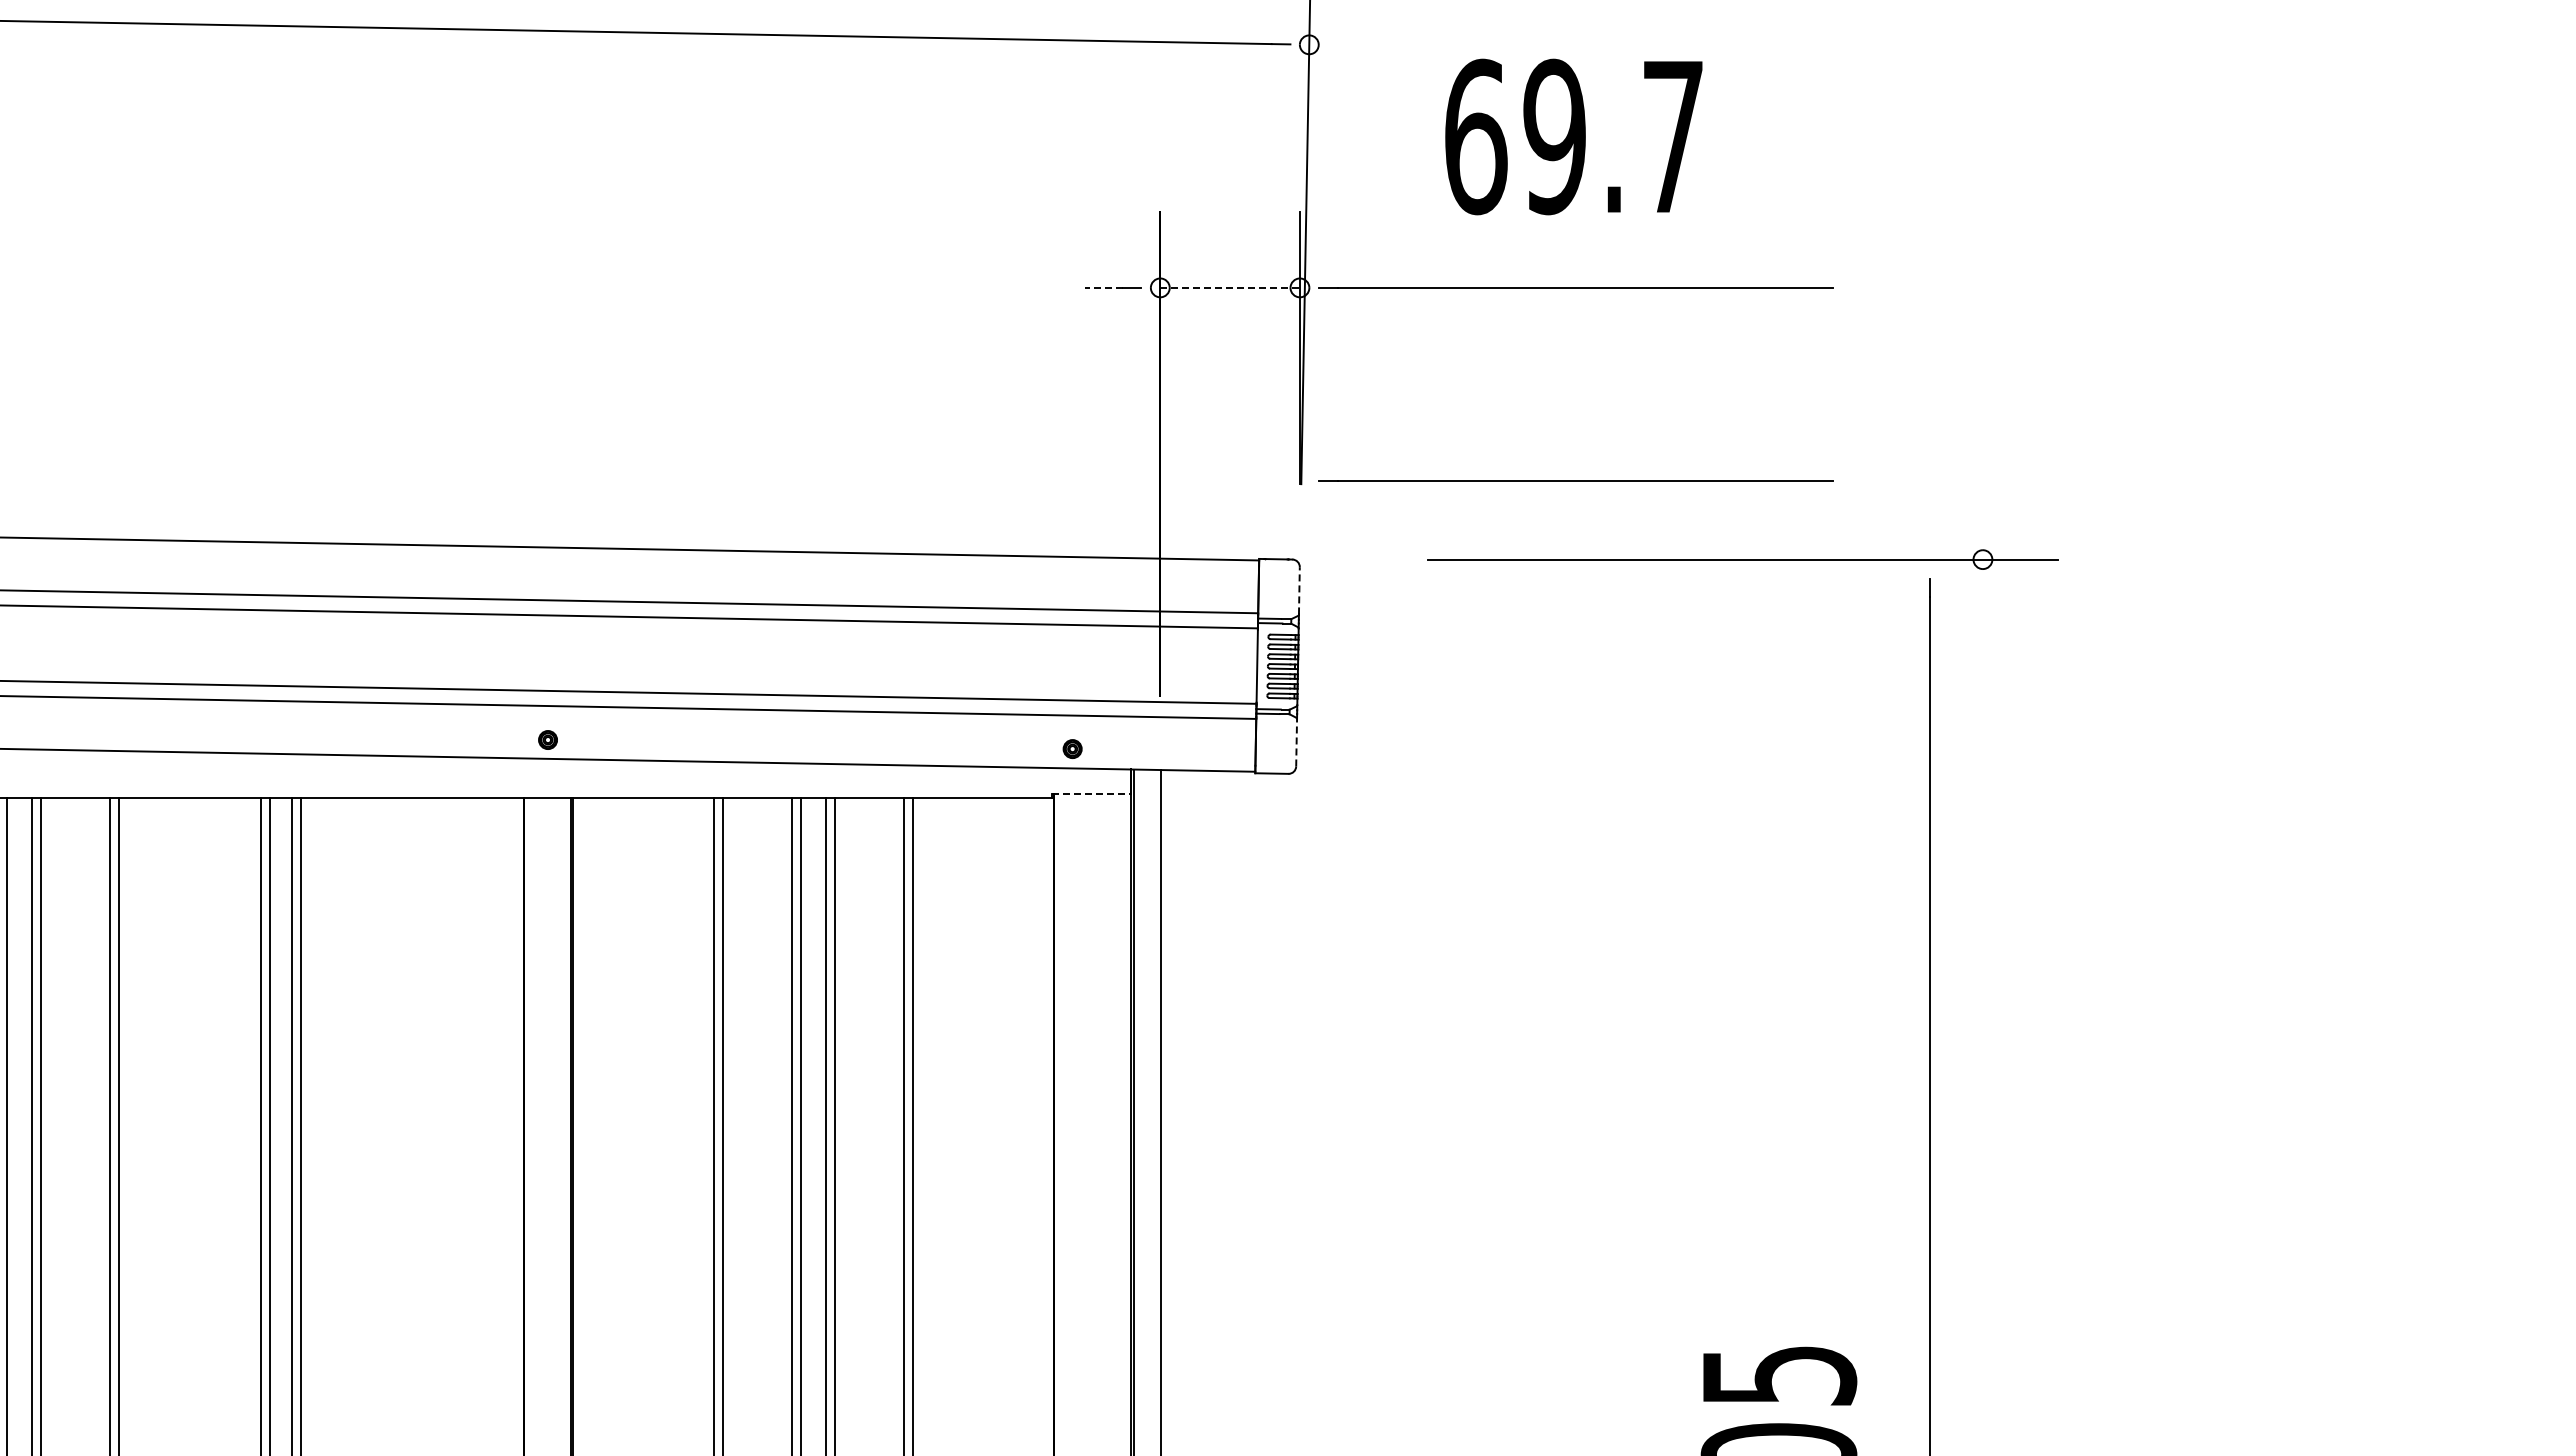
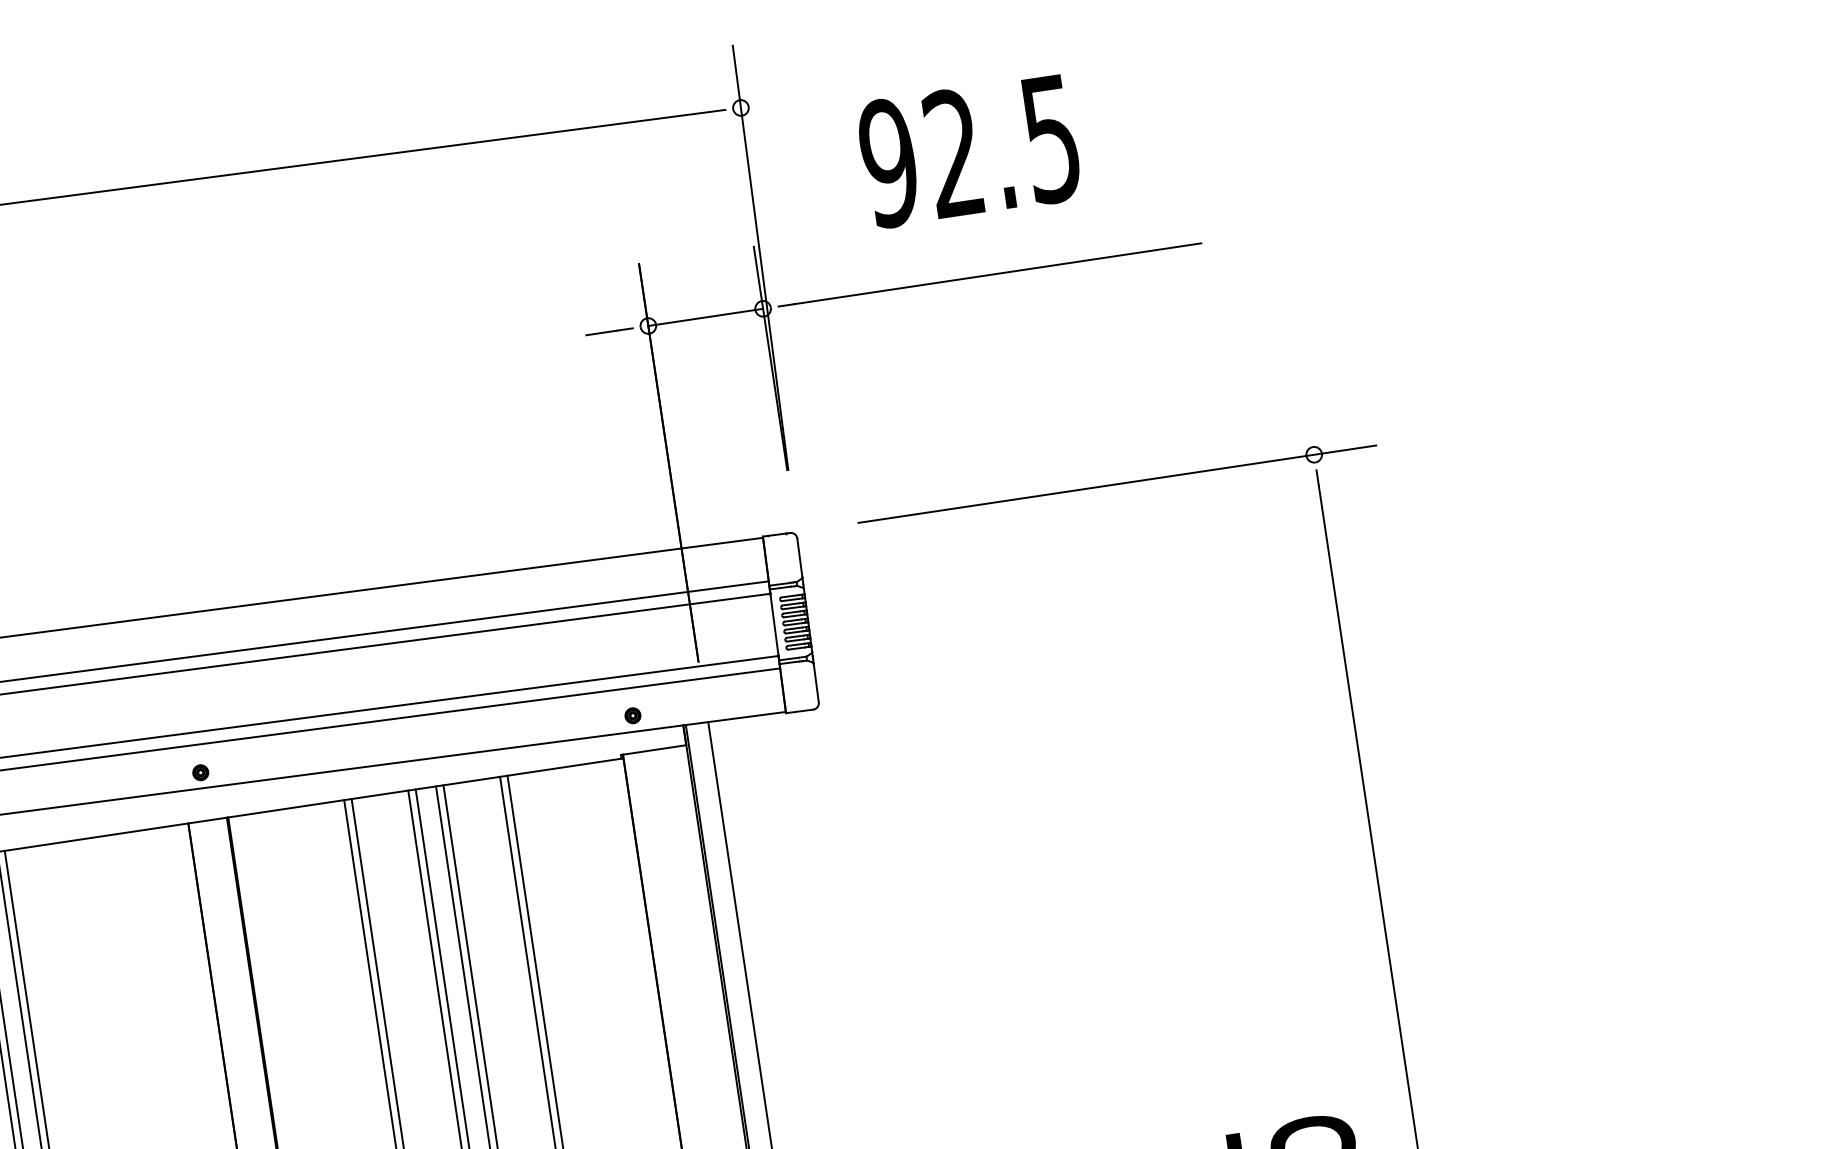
text: (1573, 136) -> (969, 150), 69.7 -> 92.5
line: (1103, 287) -> (601, 332), dashed -> solid
line: (1230, 287) -> (705, 317), dashed -> solid
line: (1575, 480) -> (1013, 433), removed
part: (1742, 559) -> (1116, 484), moved
line: (1299, 590) -> (799, 557), dashed -> solid
line: (1296, 742) -> (816, 682), dashed -> solid
line: (1091, 793) -> (653, 749), dashed -> solid

